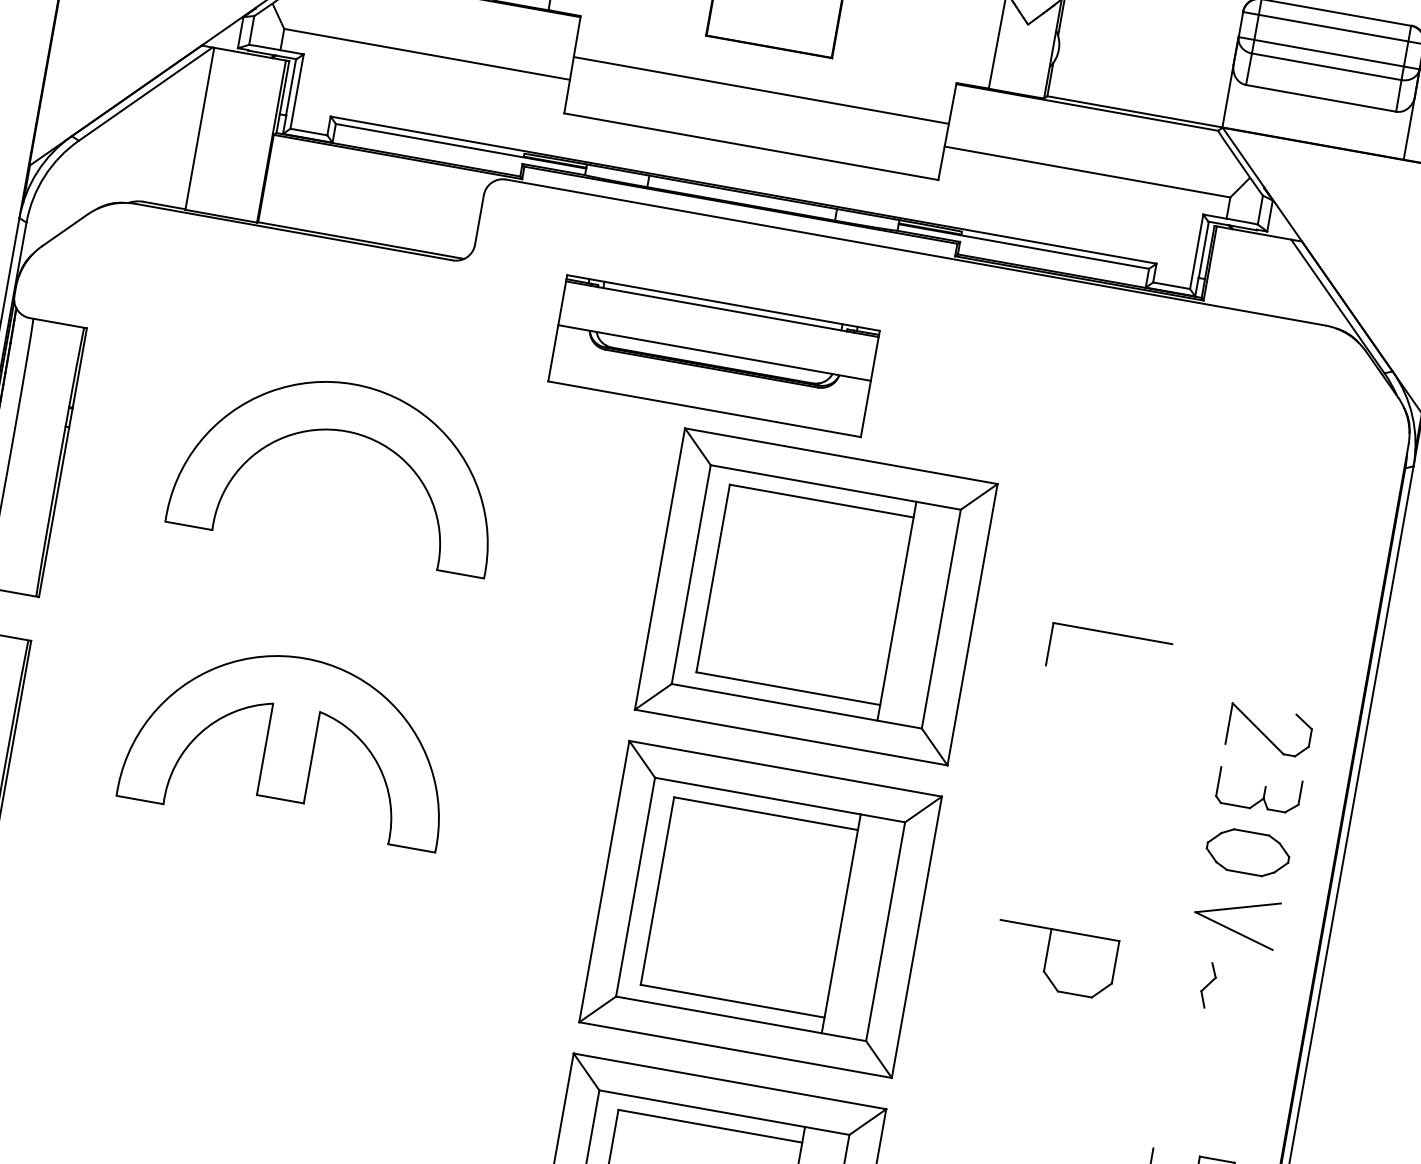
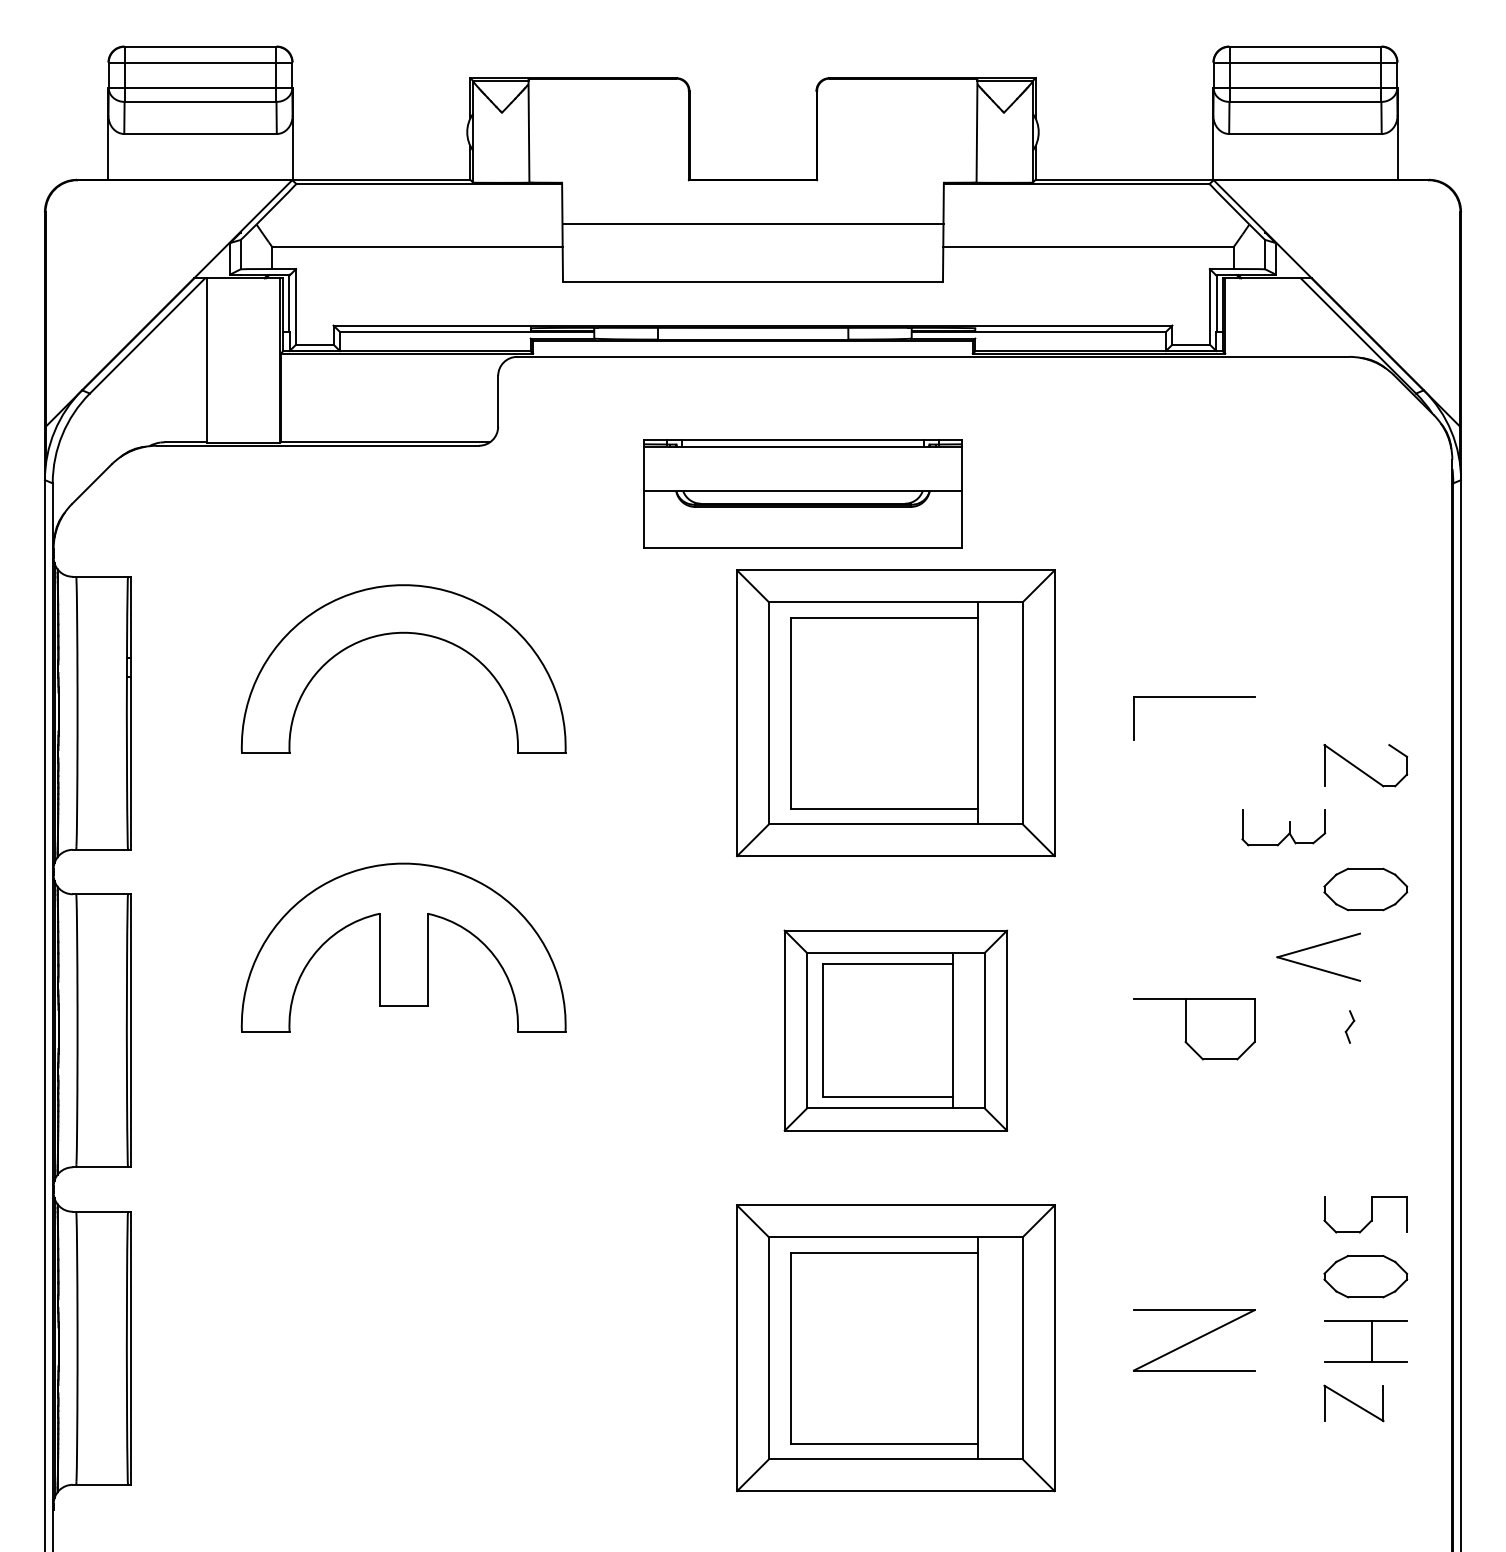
part: (713, 355) -> (802, 493), moved
part: (1258, 791) -> (1283, 827), moved
part: (760, 909) -> (895, 1030), size x0.7
part: (1235, 909) -> (1316, 947), moved
part: (1207, 984) -> (1349, 1026), size x0.7

